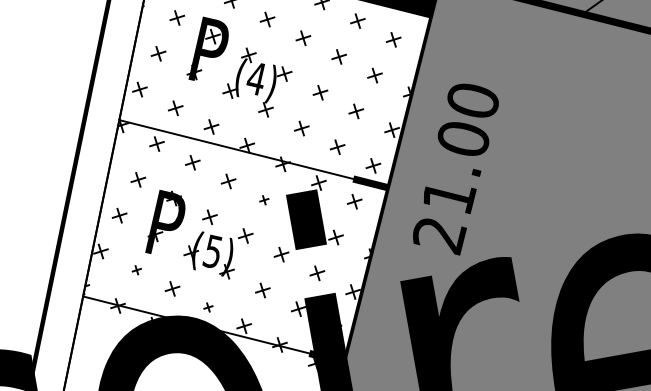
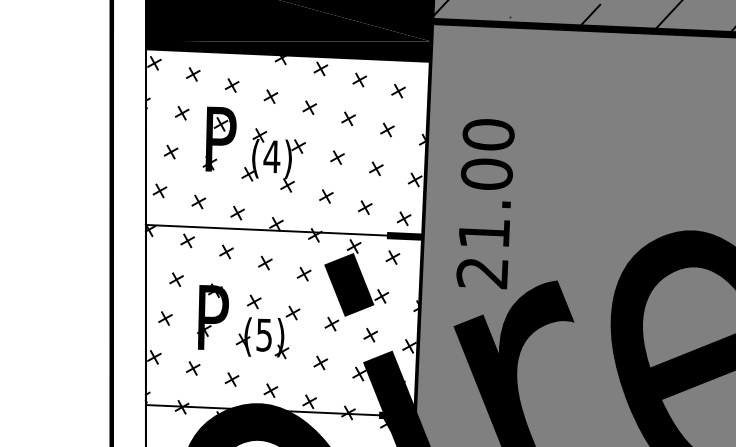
part: (263, 200) -> (303, 274), size x1.67
part: (137, 270) -> (193, 368), size x1.67
part: (208, 307) -> (270, 390), size x1.67

